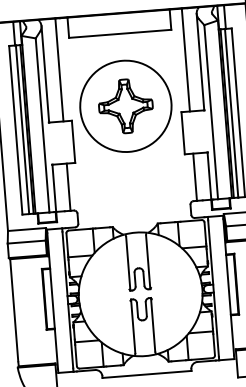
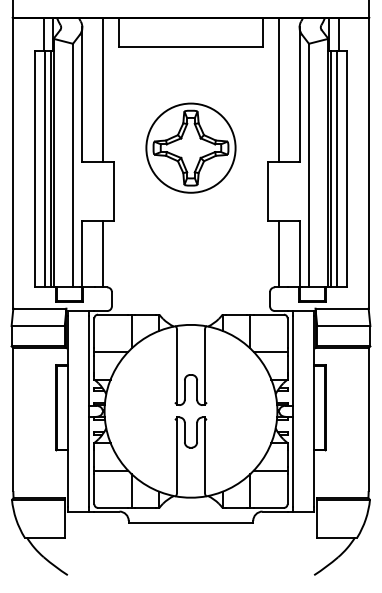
circle: (125, 105) -> (190, 147), size x0.7

